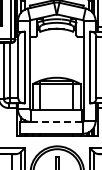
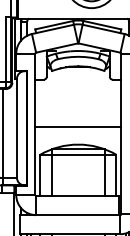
line: (56, 66) -> (77, 126), added
line: (56, 121) -> (77, 214), dashed -> solid

